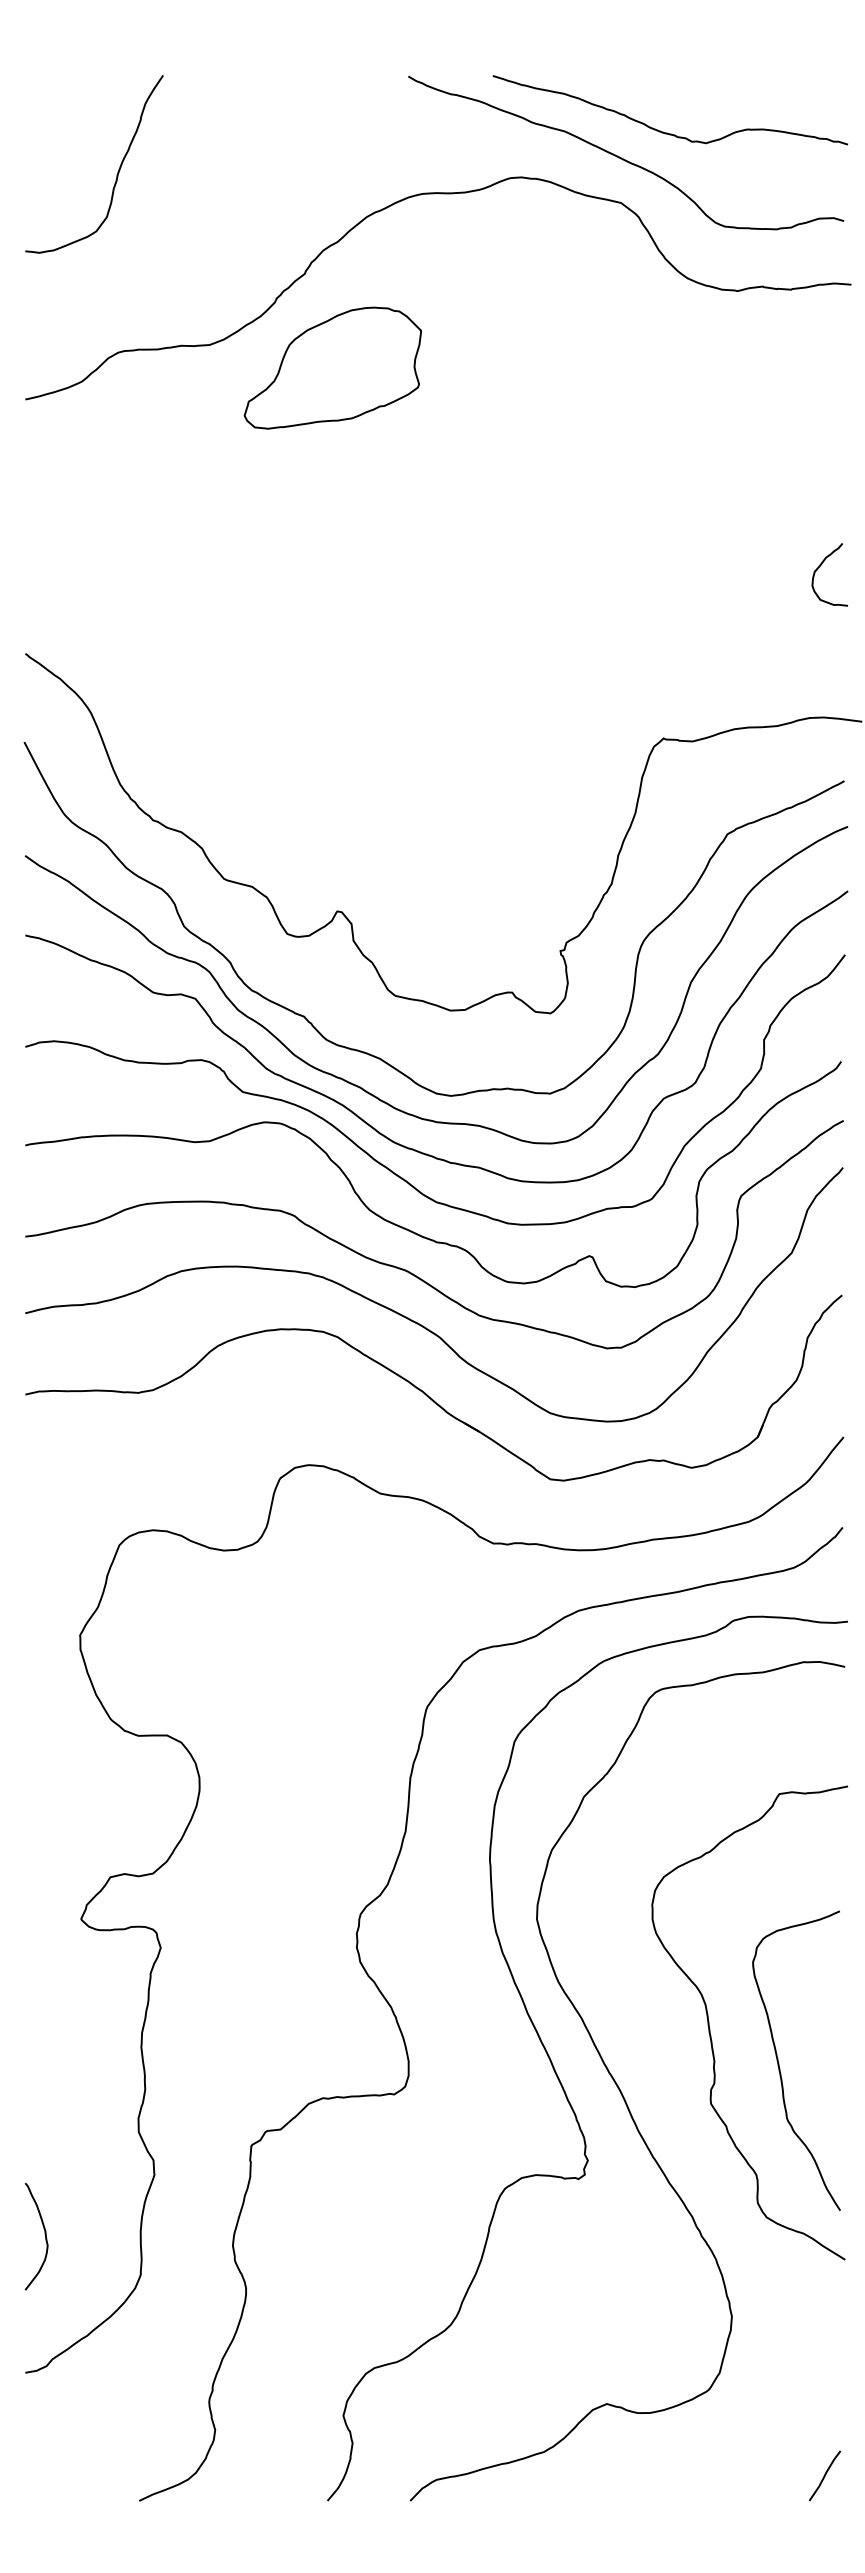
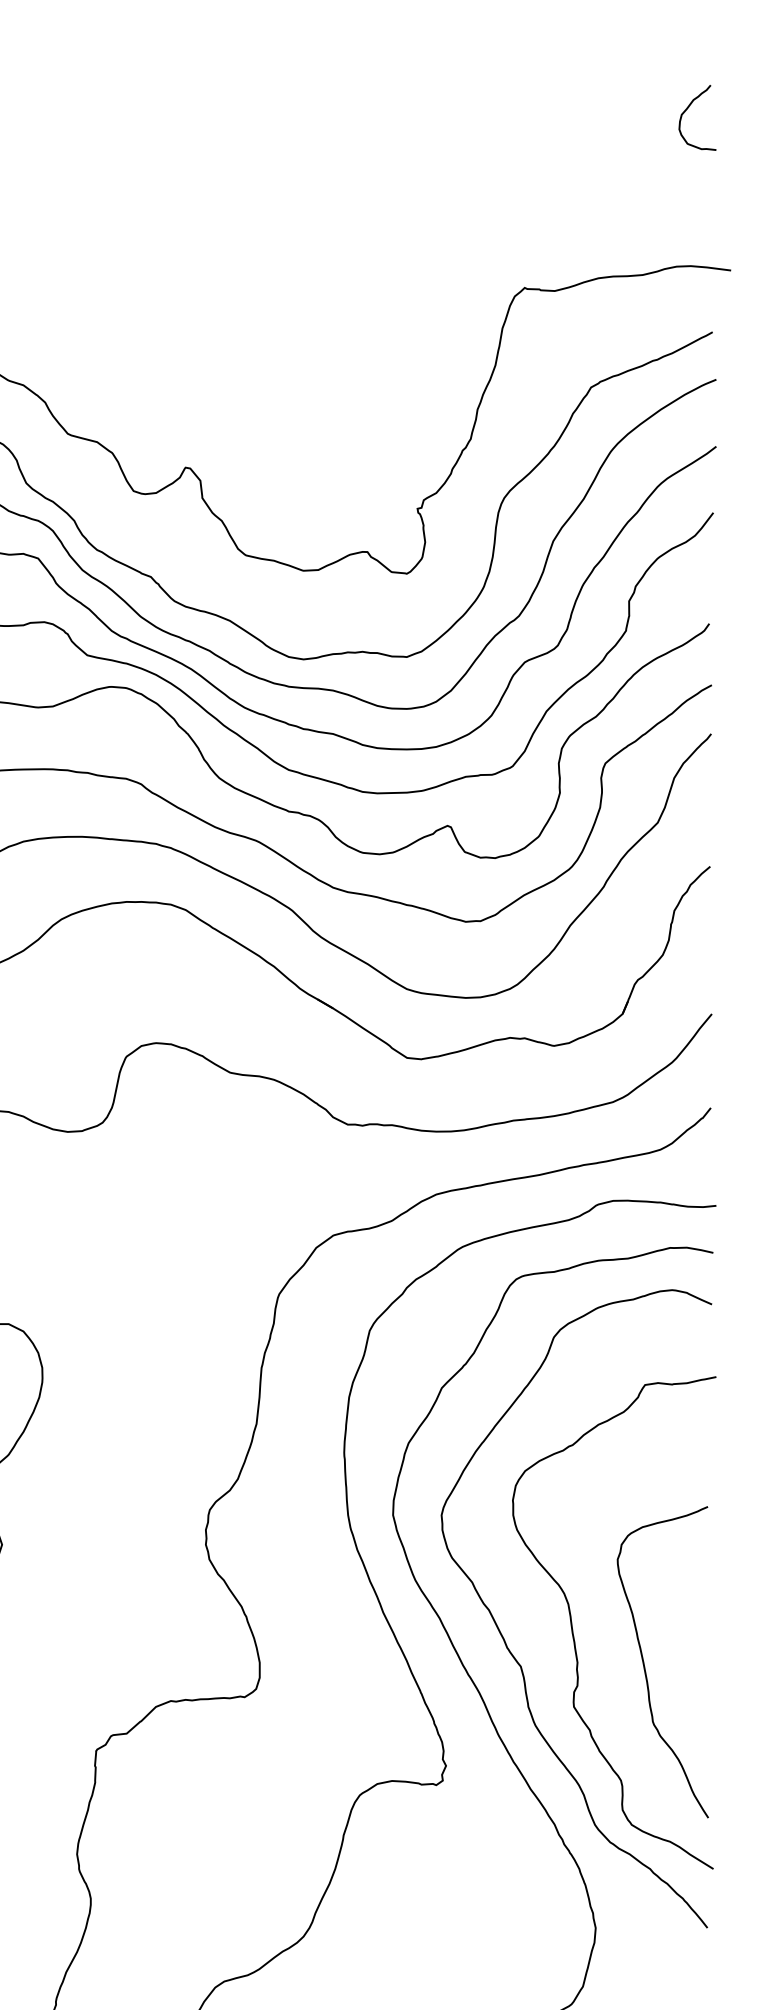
curve: (645, 2040) -> (505, 1641), added

